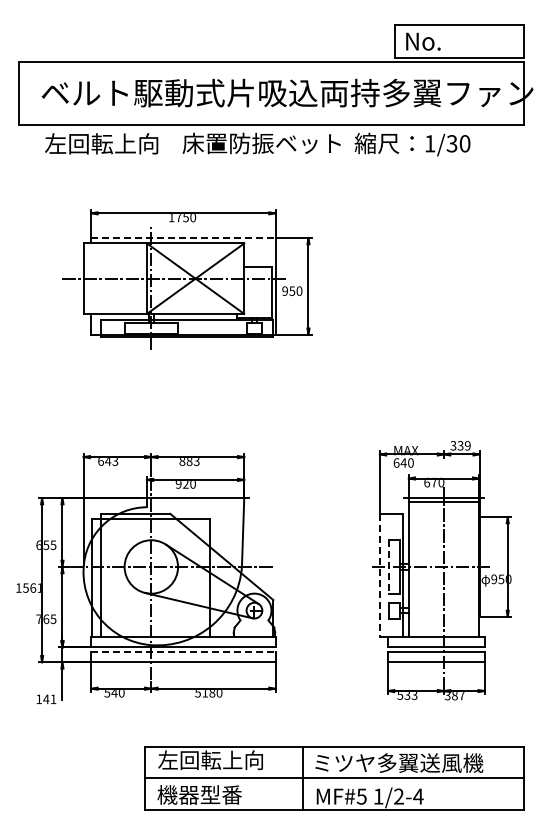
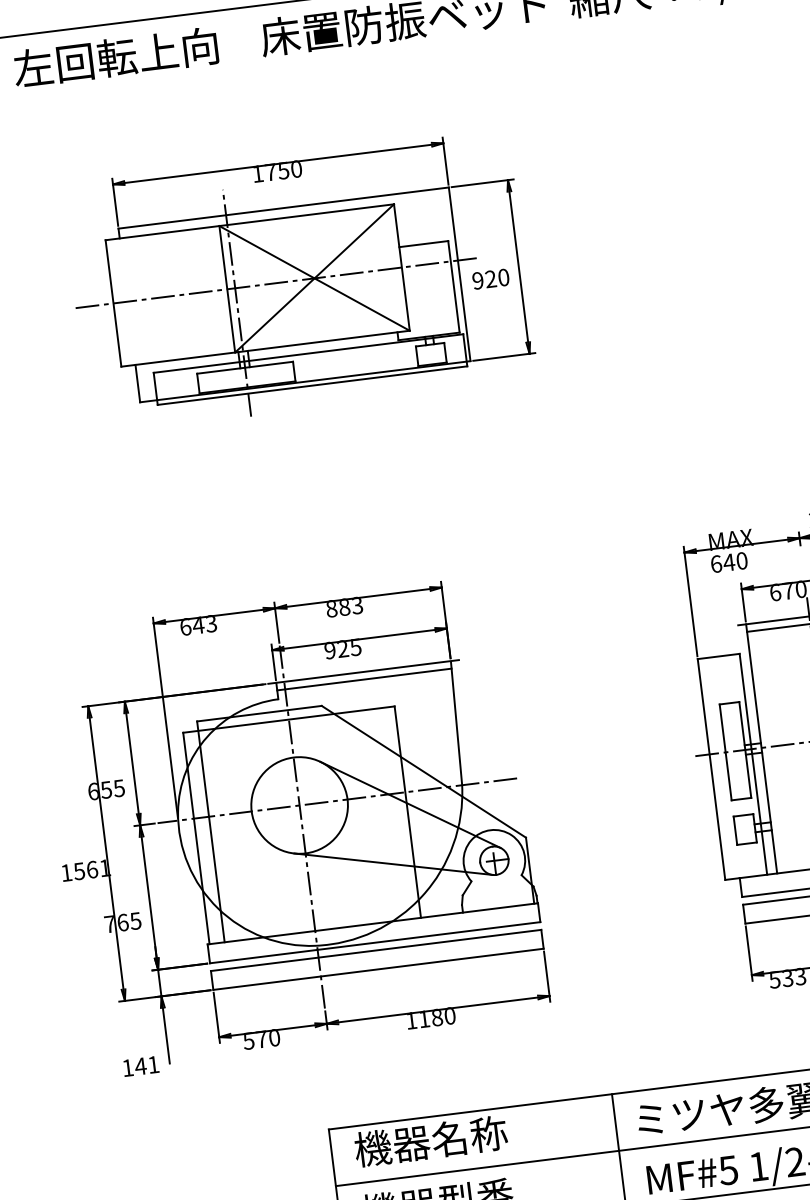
line: (183, 237) -> (283, 207), dashed -> solid
text: (292, 290) -> (491, 277), 950 -> 920
text: (192, 484) -> (355, 648), 920 -> 925
line: (195, 502) -> (364, 679), added
line: (388, 566) -> (724, 751), dashed -> solid
line: (379, 575) -> (710, 769), dashed -> solid
line: (183, 651) -> (376, 949), dashed -> solid
text: (114, 693) -> (261, 1040), 540 -> 570
text: (197, 693) -> (410, 1022), 5180 -> 1180
text: (210, 760) -> (448, 1139), 左回転上向 -> 機器名称

